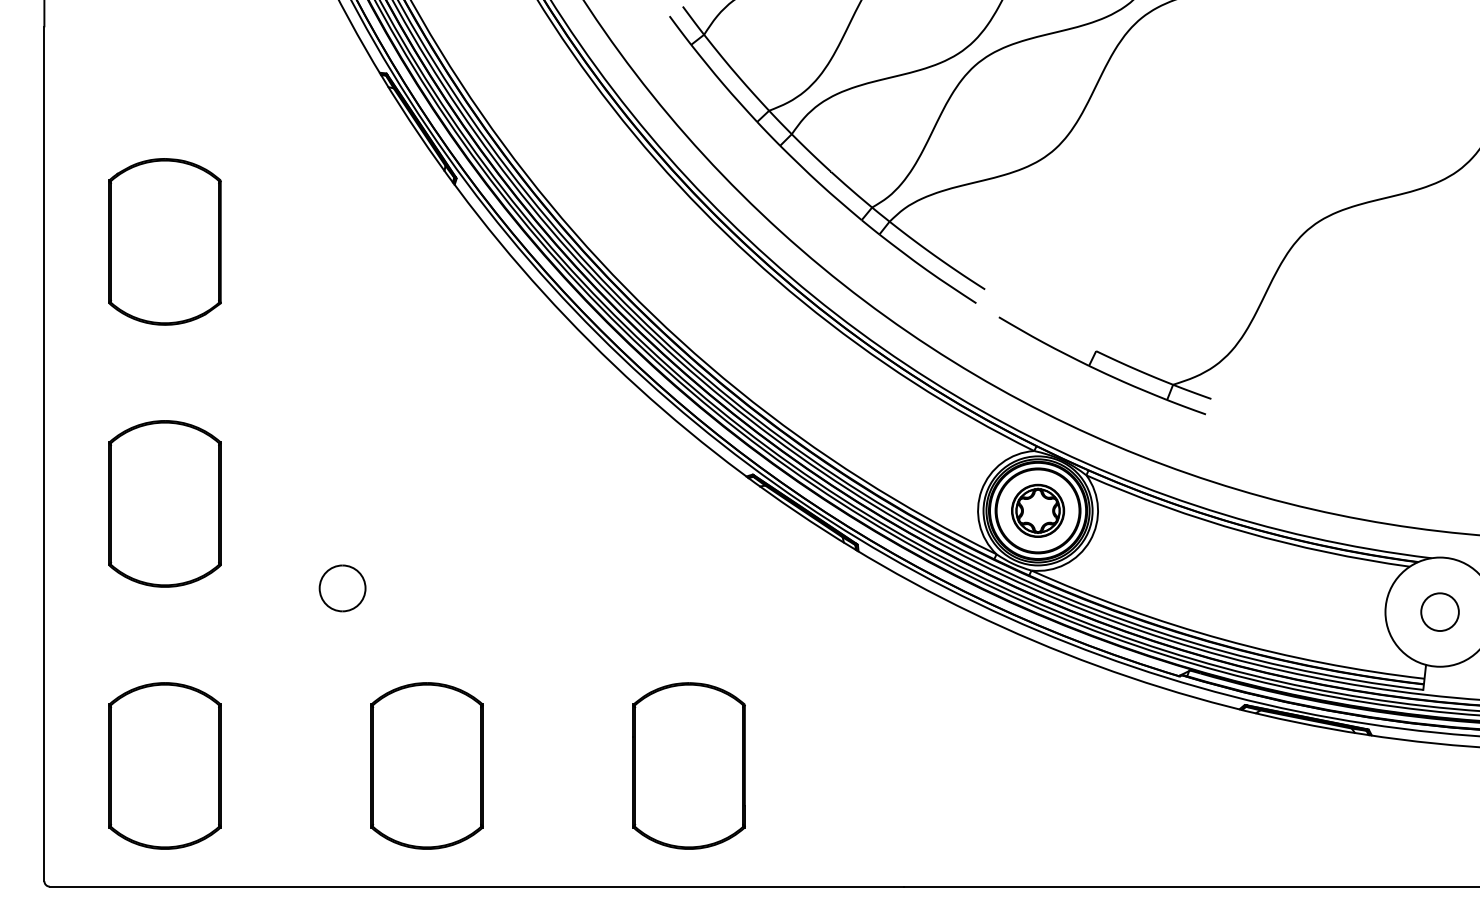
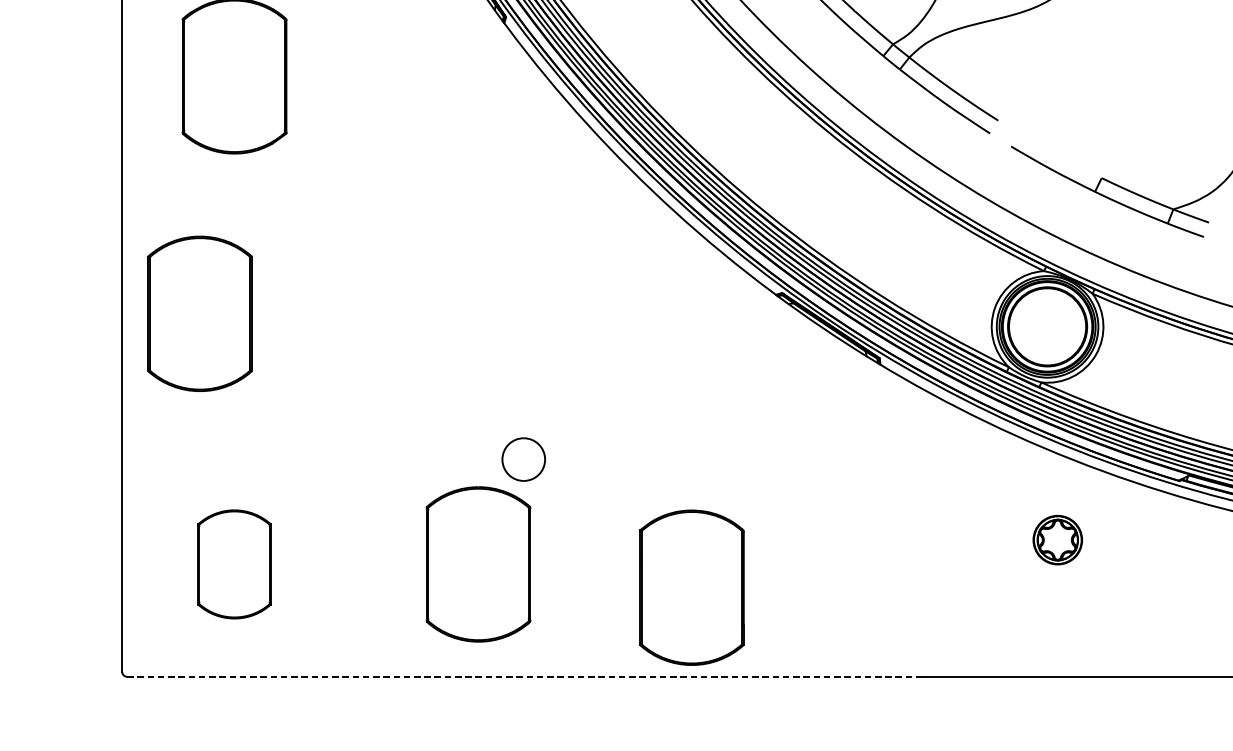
part: (164, 503) -> (199, 313), moved
part: (1038, 510) -> (1058, 539), moved
part: (342, 588) -> (523, 459), moved
part: (164, 765) -> (234, 563), size x0.7
part: (688, 765) -> (691, 587), moved
line: (476, 886) -> (524, 676), solid -> dashed

